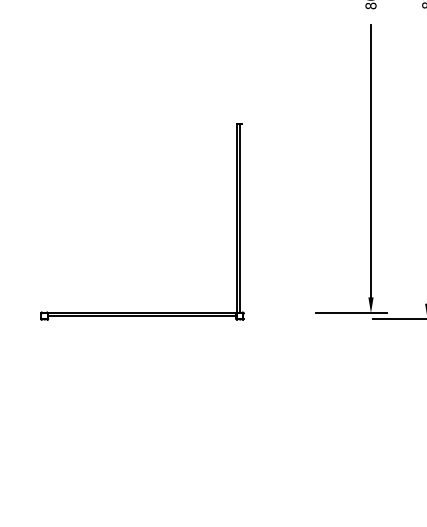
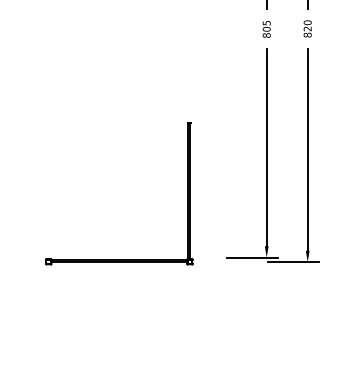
part: (142, 312) -> (119, 259), moved

